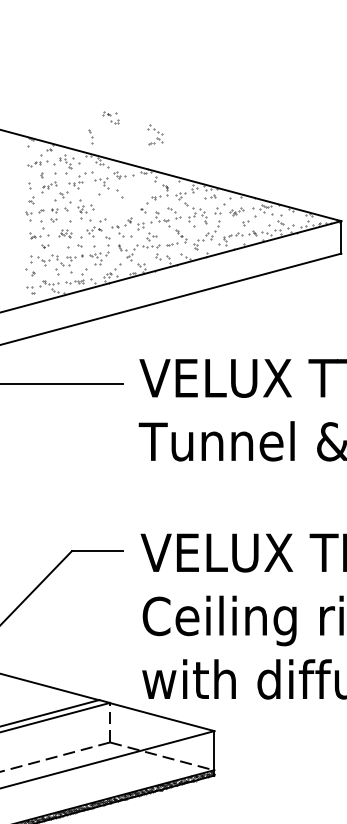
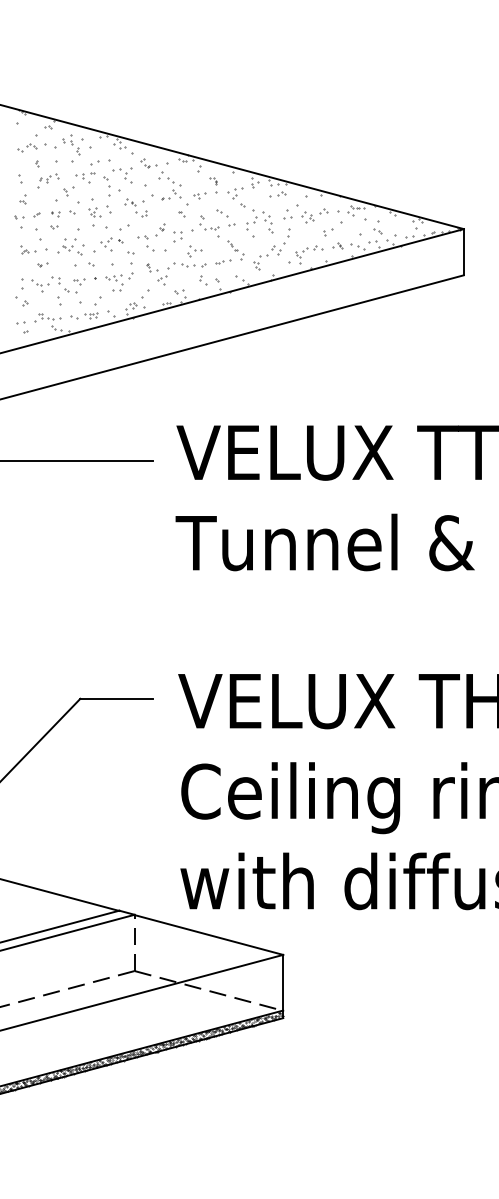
part: (110, 117) -> (135, 207), moved
part: (154, 134) -> (169, 185), moved
part: (90, 137) -> (106, 186), moved
part: (236, 211) -> (314, 215), size x1.43
part: (64, 233) -> (70, 246), size x1.43

